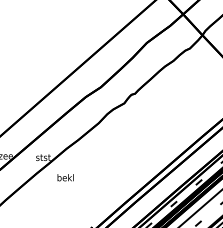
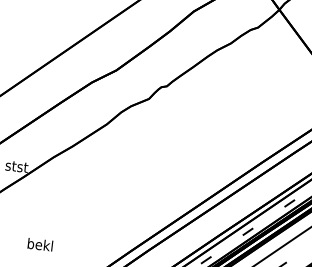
text: (65, 177) -> (40, 244), moved

